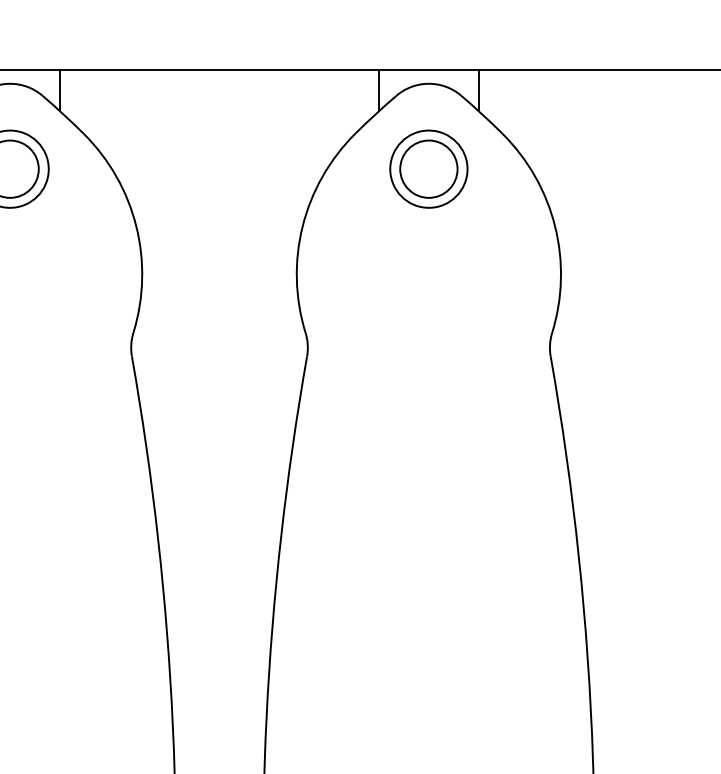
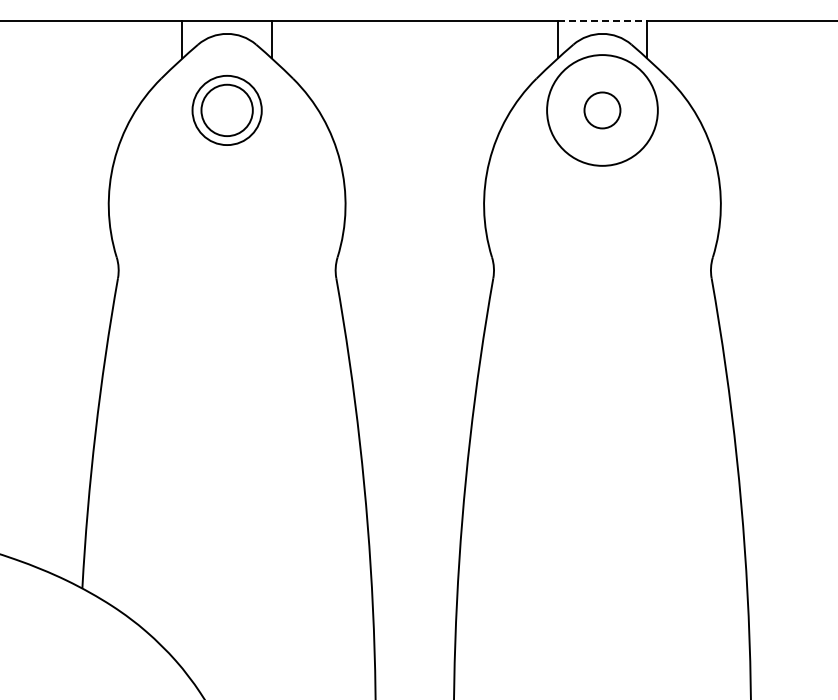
line: (428, 69) -> (602, 21), solid -> dashed
circle: (428, 169) -> (602, 110), size x0.7
circle: (428, 169) -> (602, 110), size x1.6

